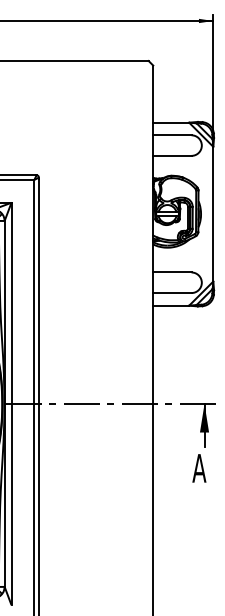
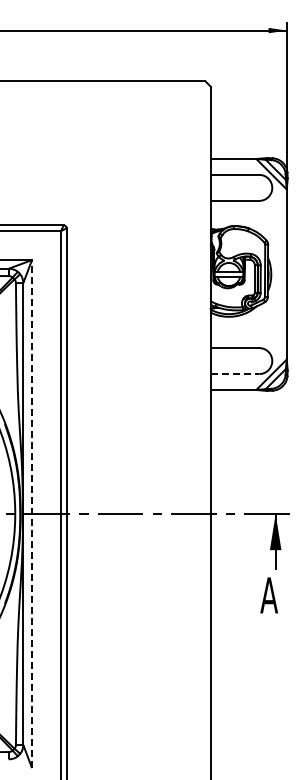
line: (172, 293) -> (235, 374), solid -> dashed
line: (11, 404) -> (32, 514), solid -> dashed

